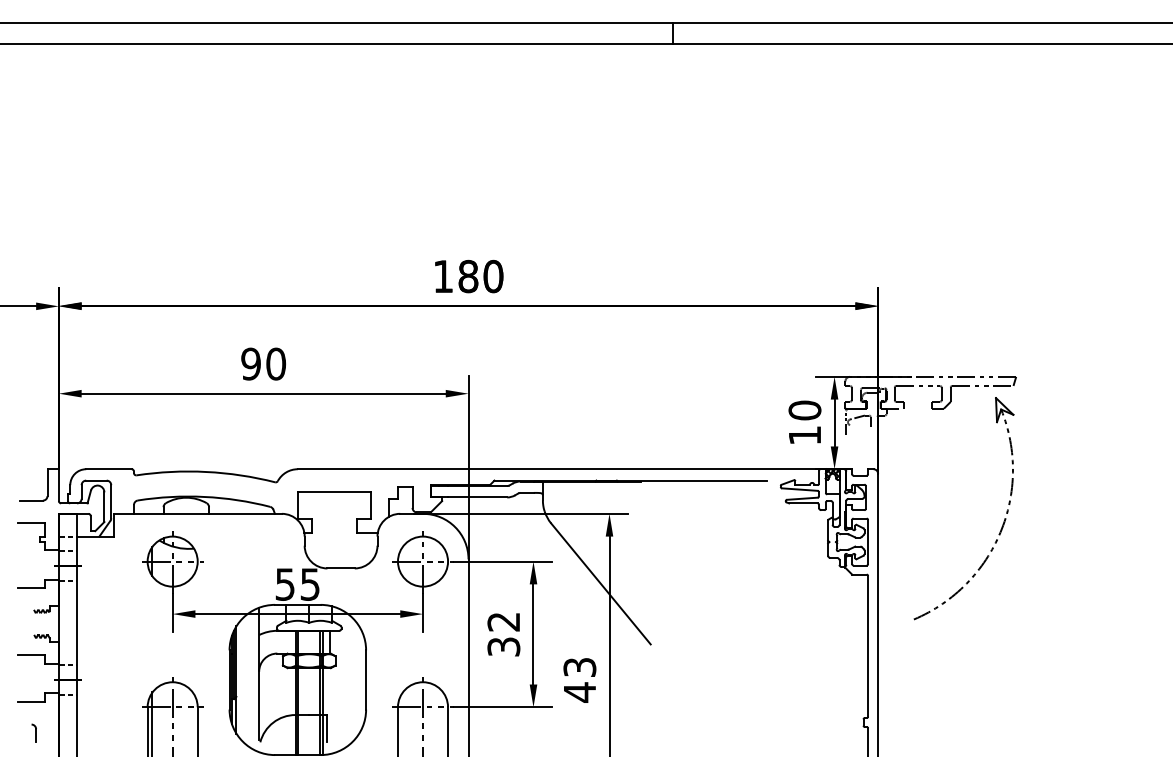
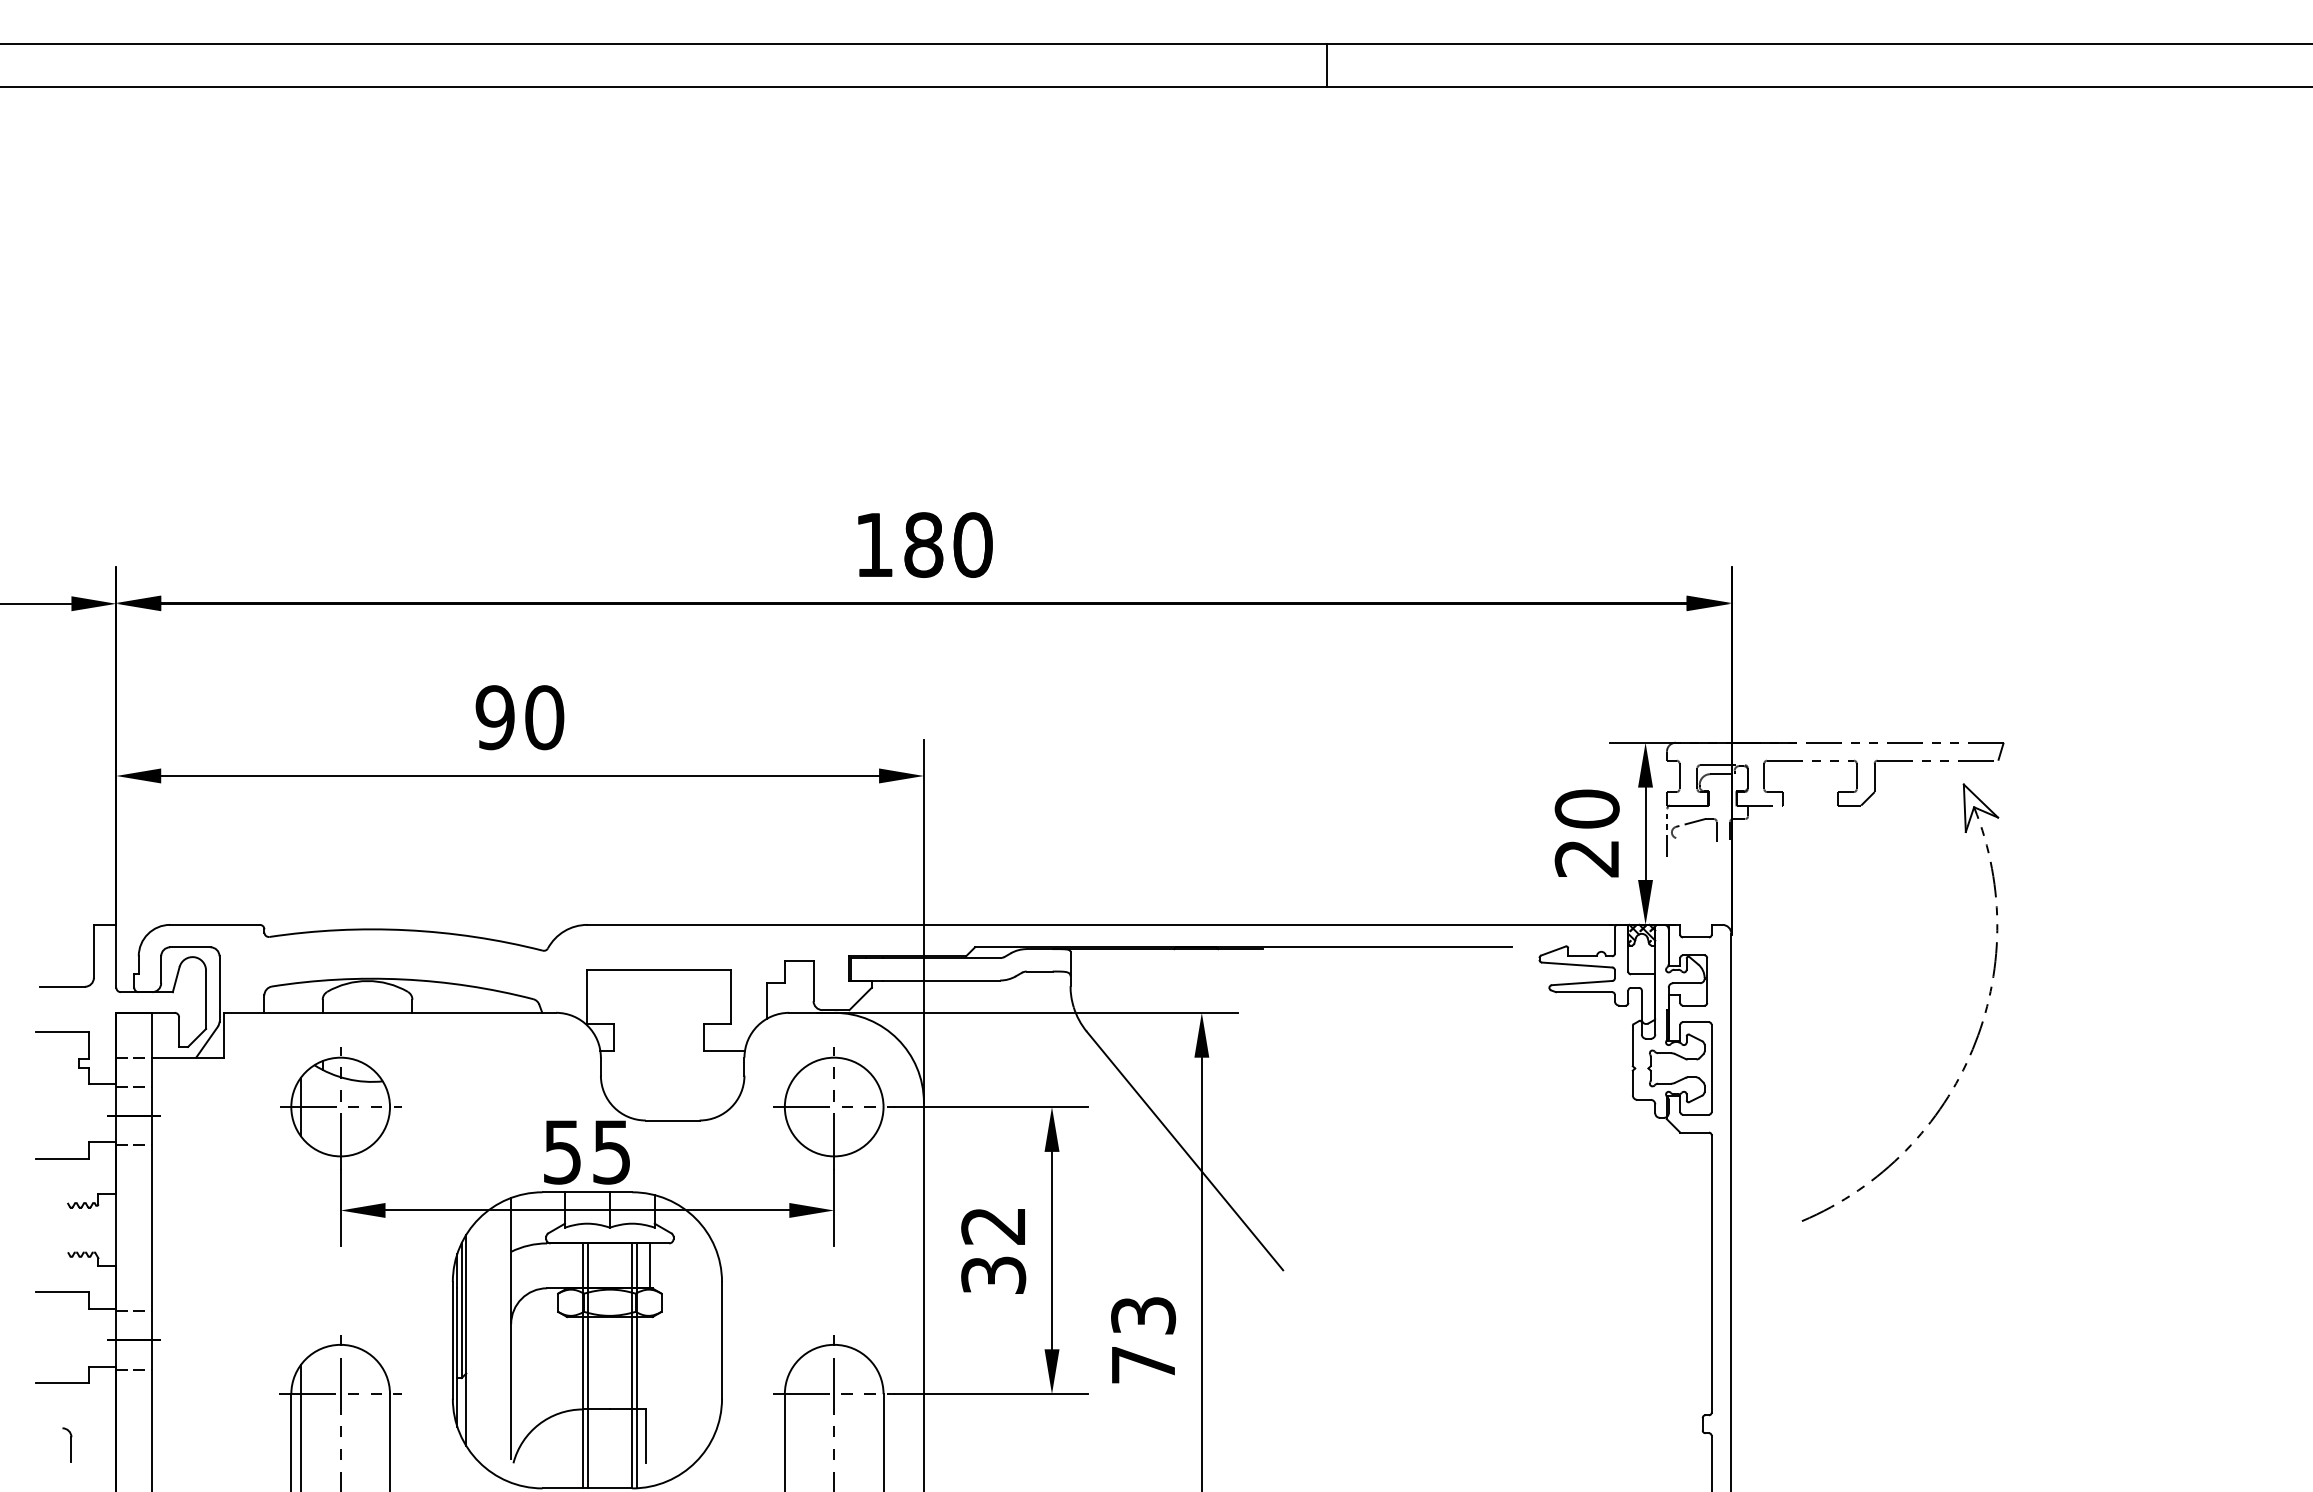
text: (804, 435) -> (1586, 858), 10 -> 20
text: (579, 692) -> (1142, 1365), 43 -> 73

